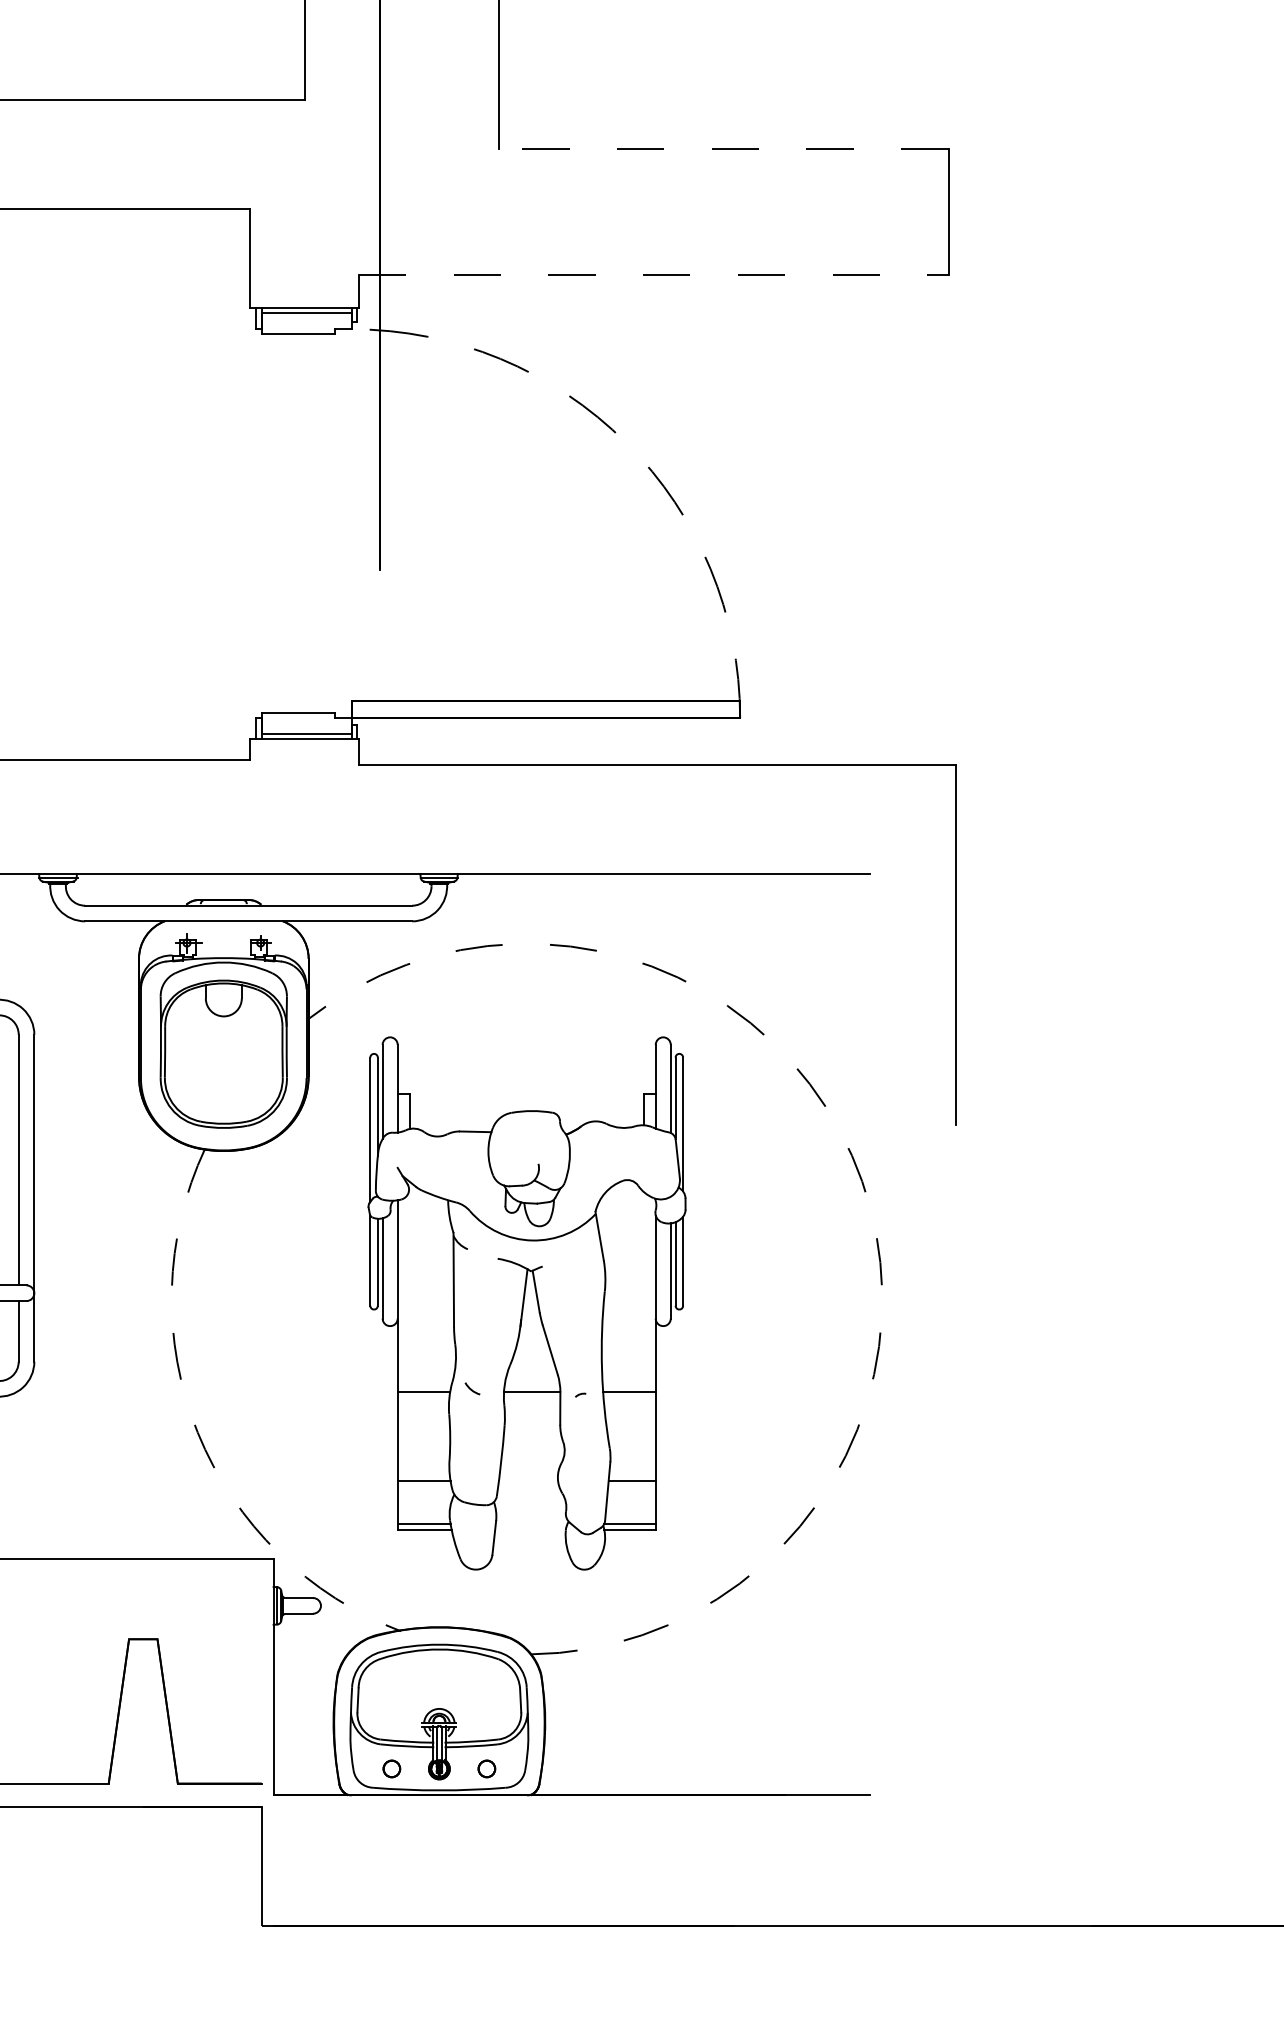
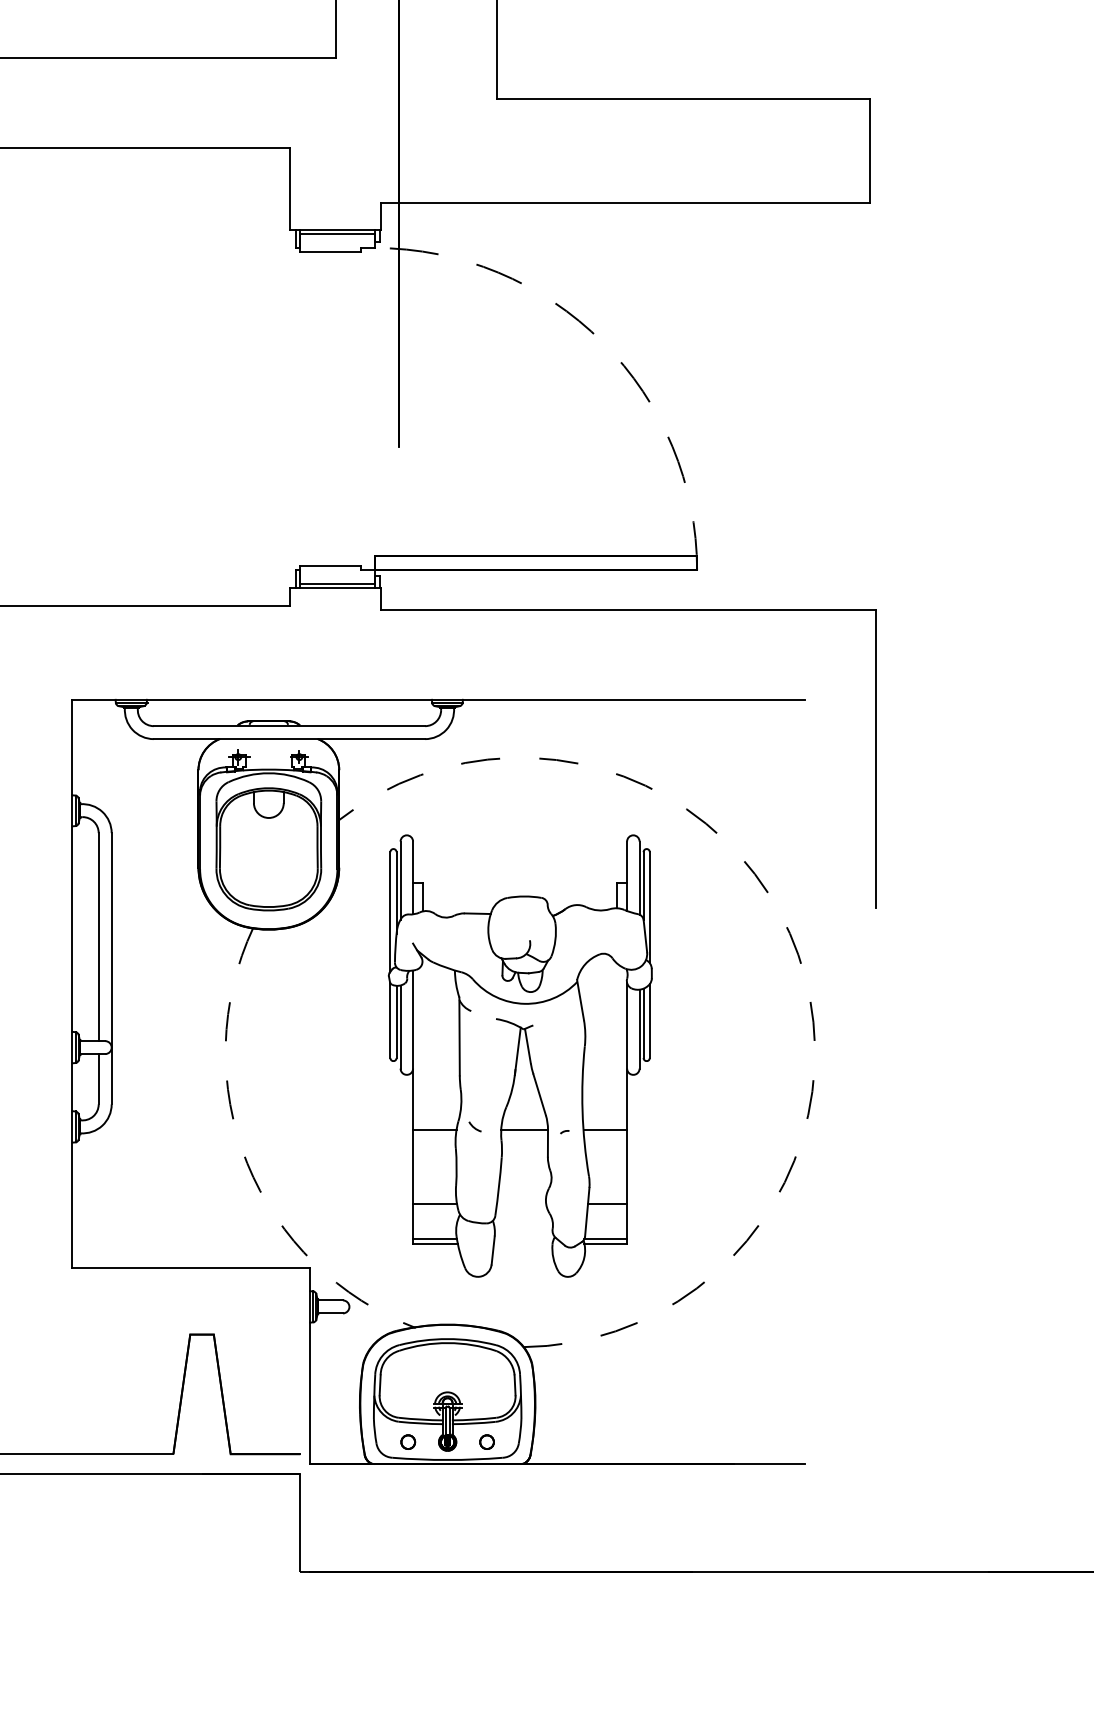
line: (723, 149) -> (683, 98), dashed -> solid
line: (653, 274) -> (625, 202), dashed -> solid

